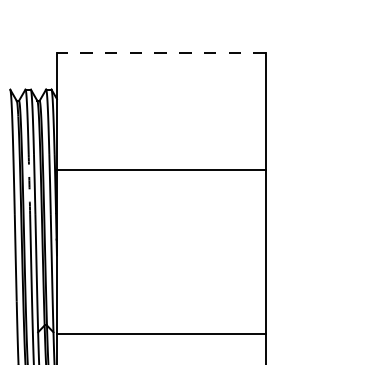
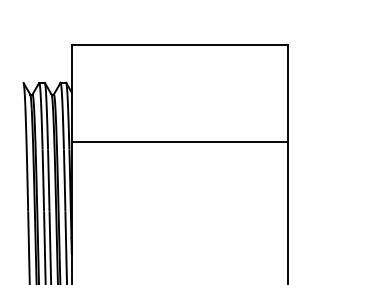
line: (160, 52) -> (178, 44), dashed -> solid
line: (160, 169) -> (178, 141), moved
arc: (29, 184) -> (43, 180), dashed -> solid

